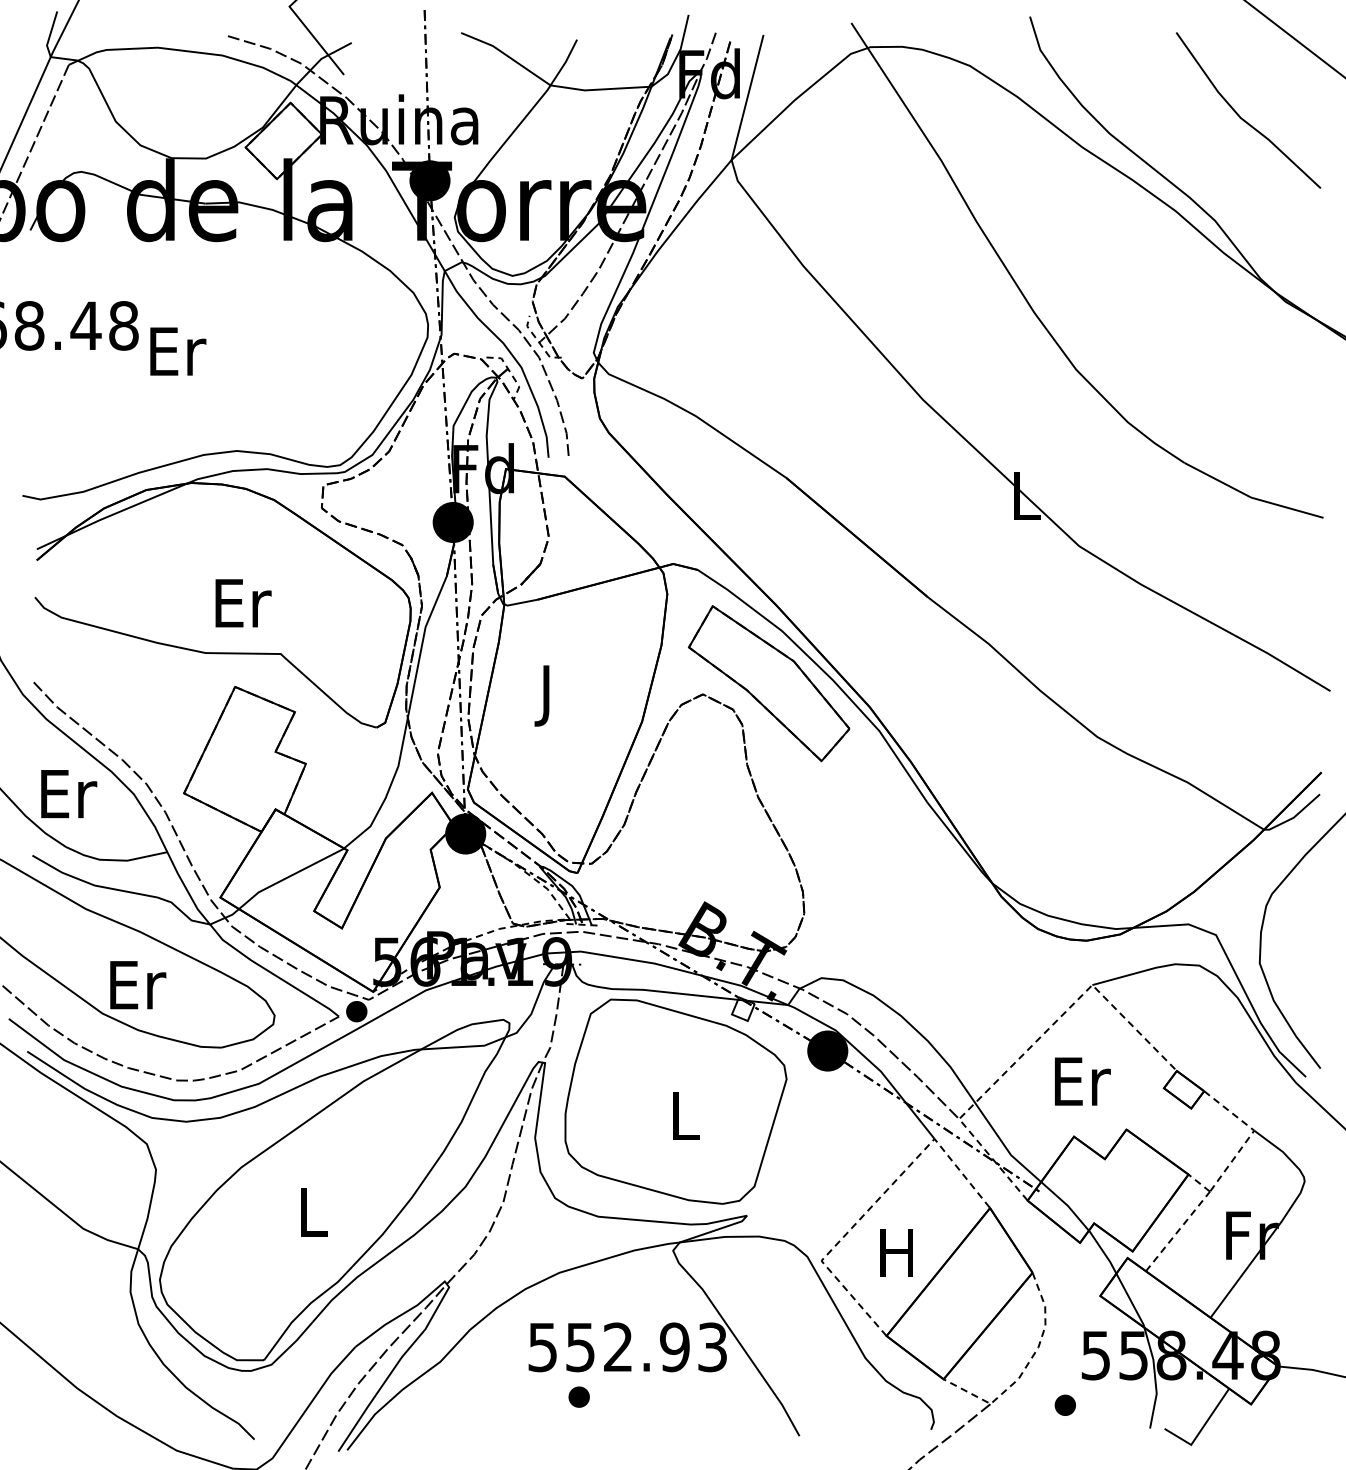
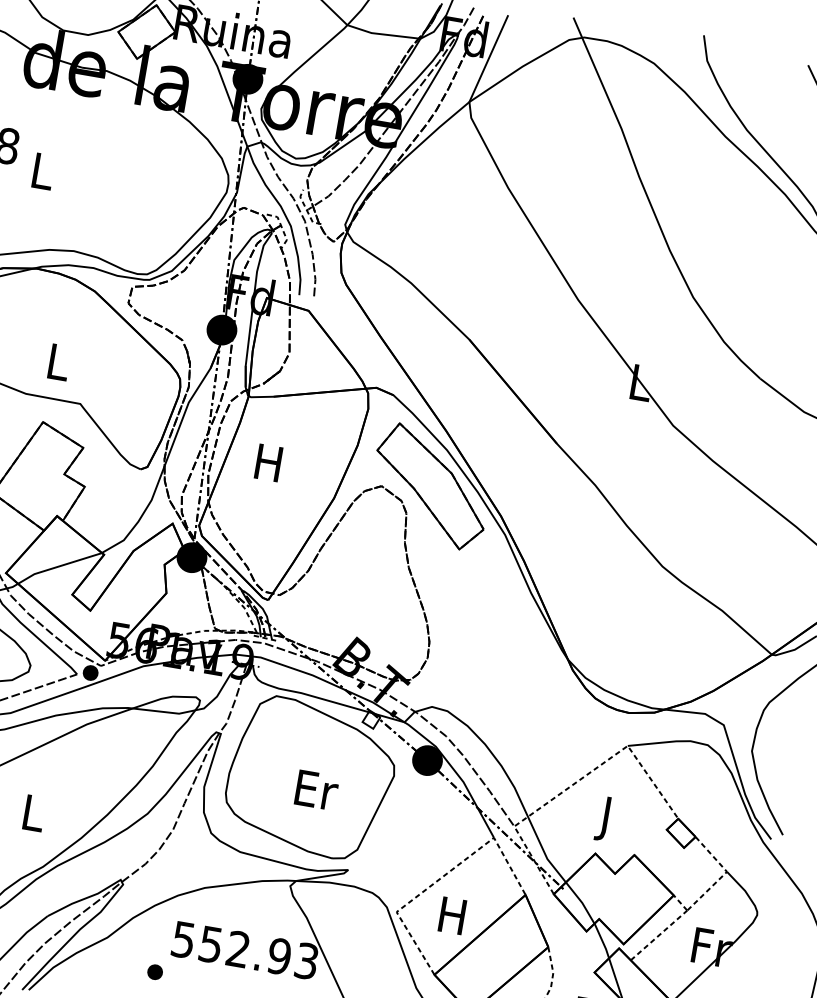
text: (178, 351) -> (44, 171), Er -> L
text: (243, 603) -> (59, 362), Er -> L
text: (546, 695) -> (267, 467), J -> H
text: (1082, 1087) -> (607, 819), Er -> J
text: (686, 1116) -> (316, 790), L -> Er
part: (578, 1396) -> (154, 971), moved

